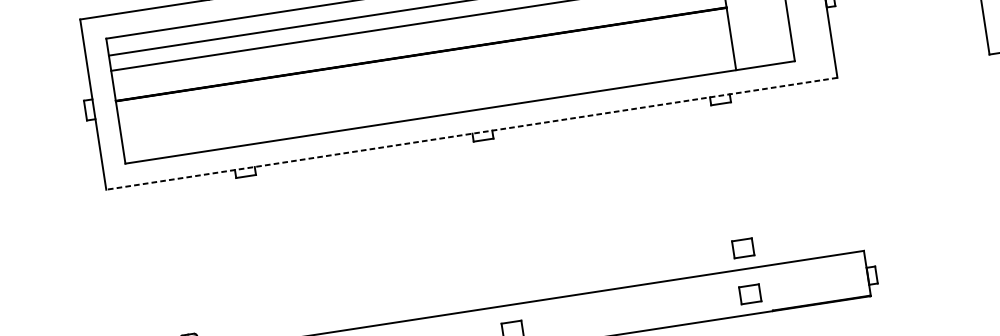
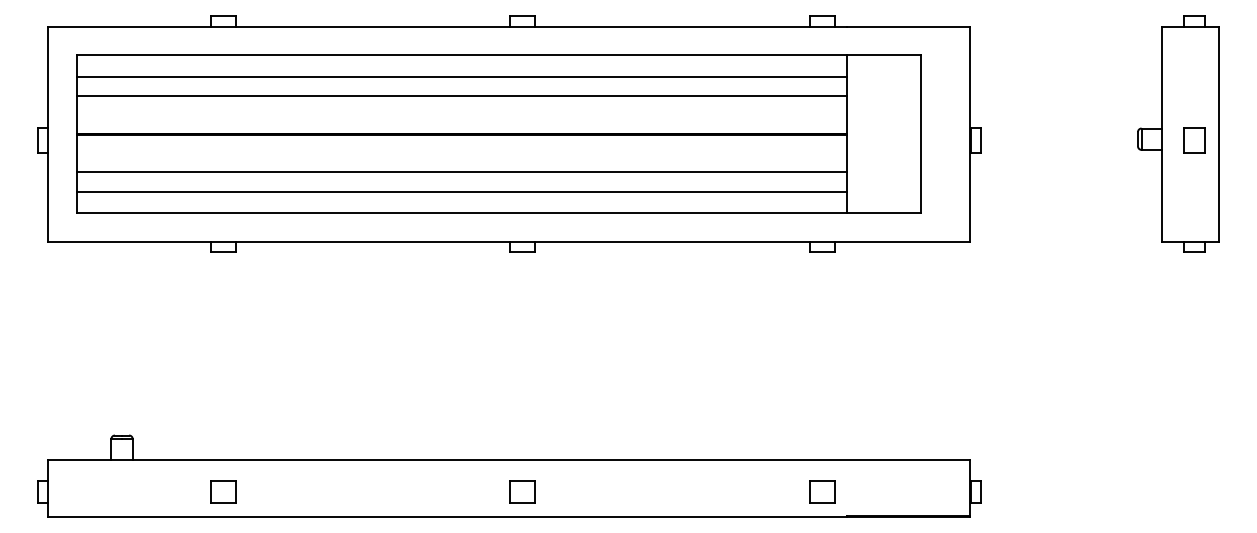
line: (425, 84) -> (461, 172), added
line: (427, 99) -> (461, 191), added
line: (471, 133) -> (508, 241), dashed -> solid
part: (743, 248) -> (822, 433), removed

